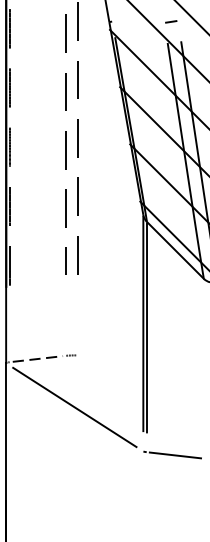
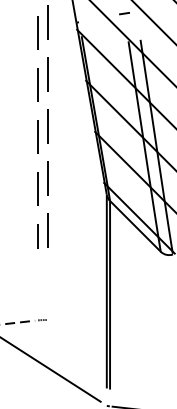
curve: (171, 21) -> (124, 13), moved

